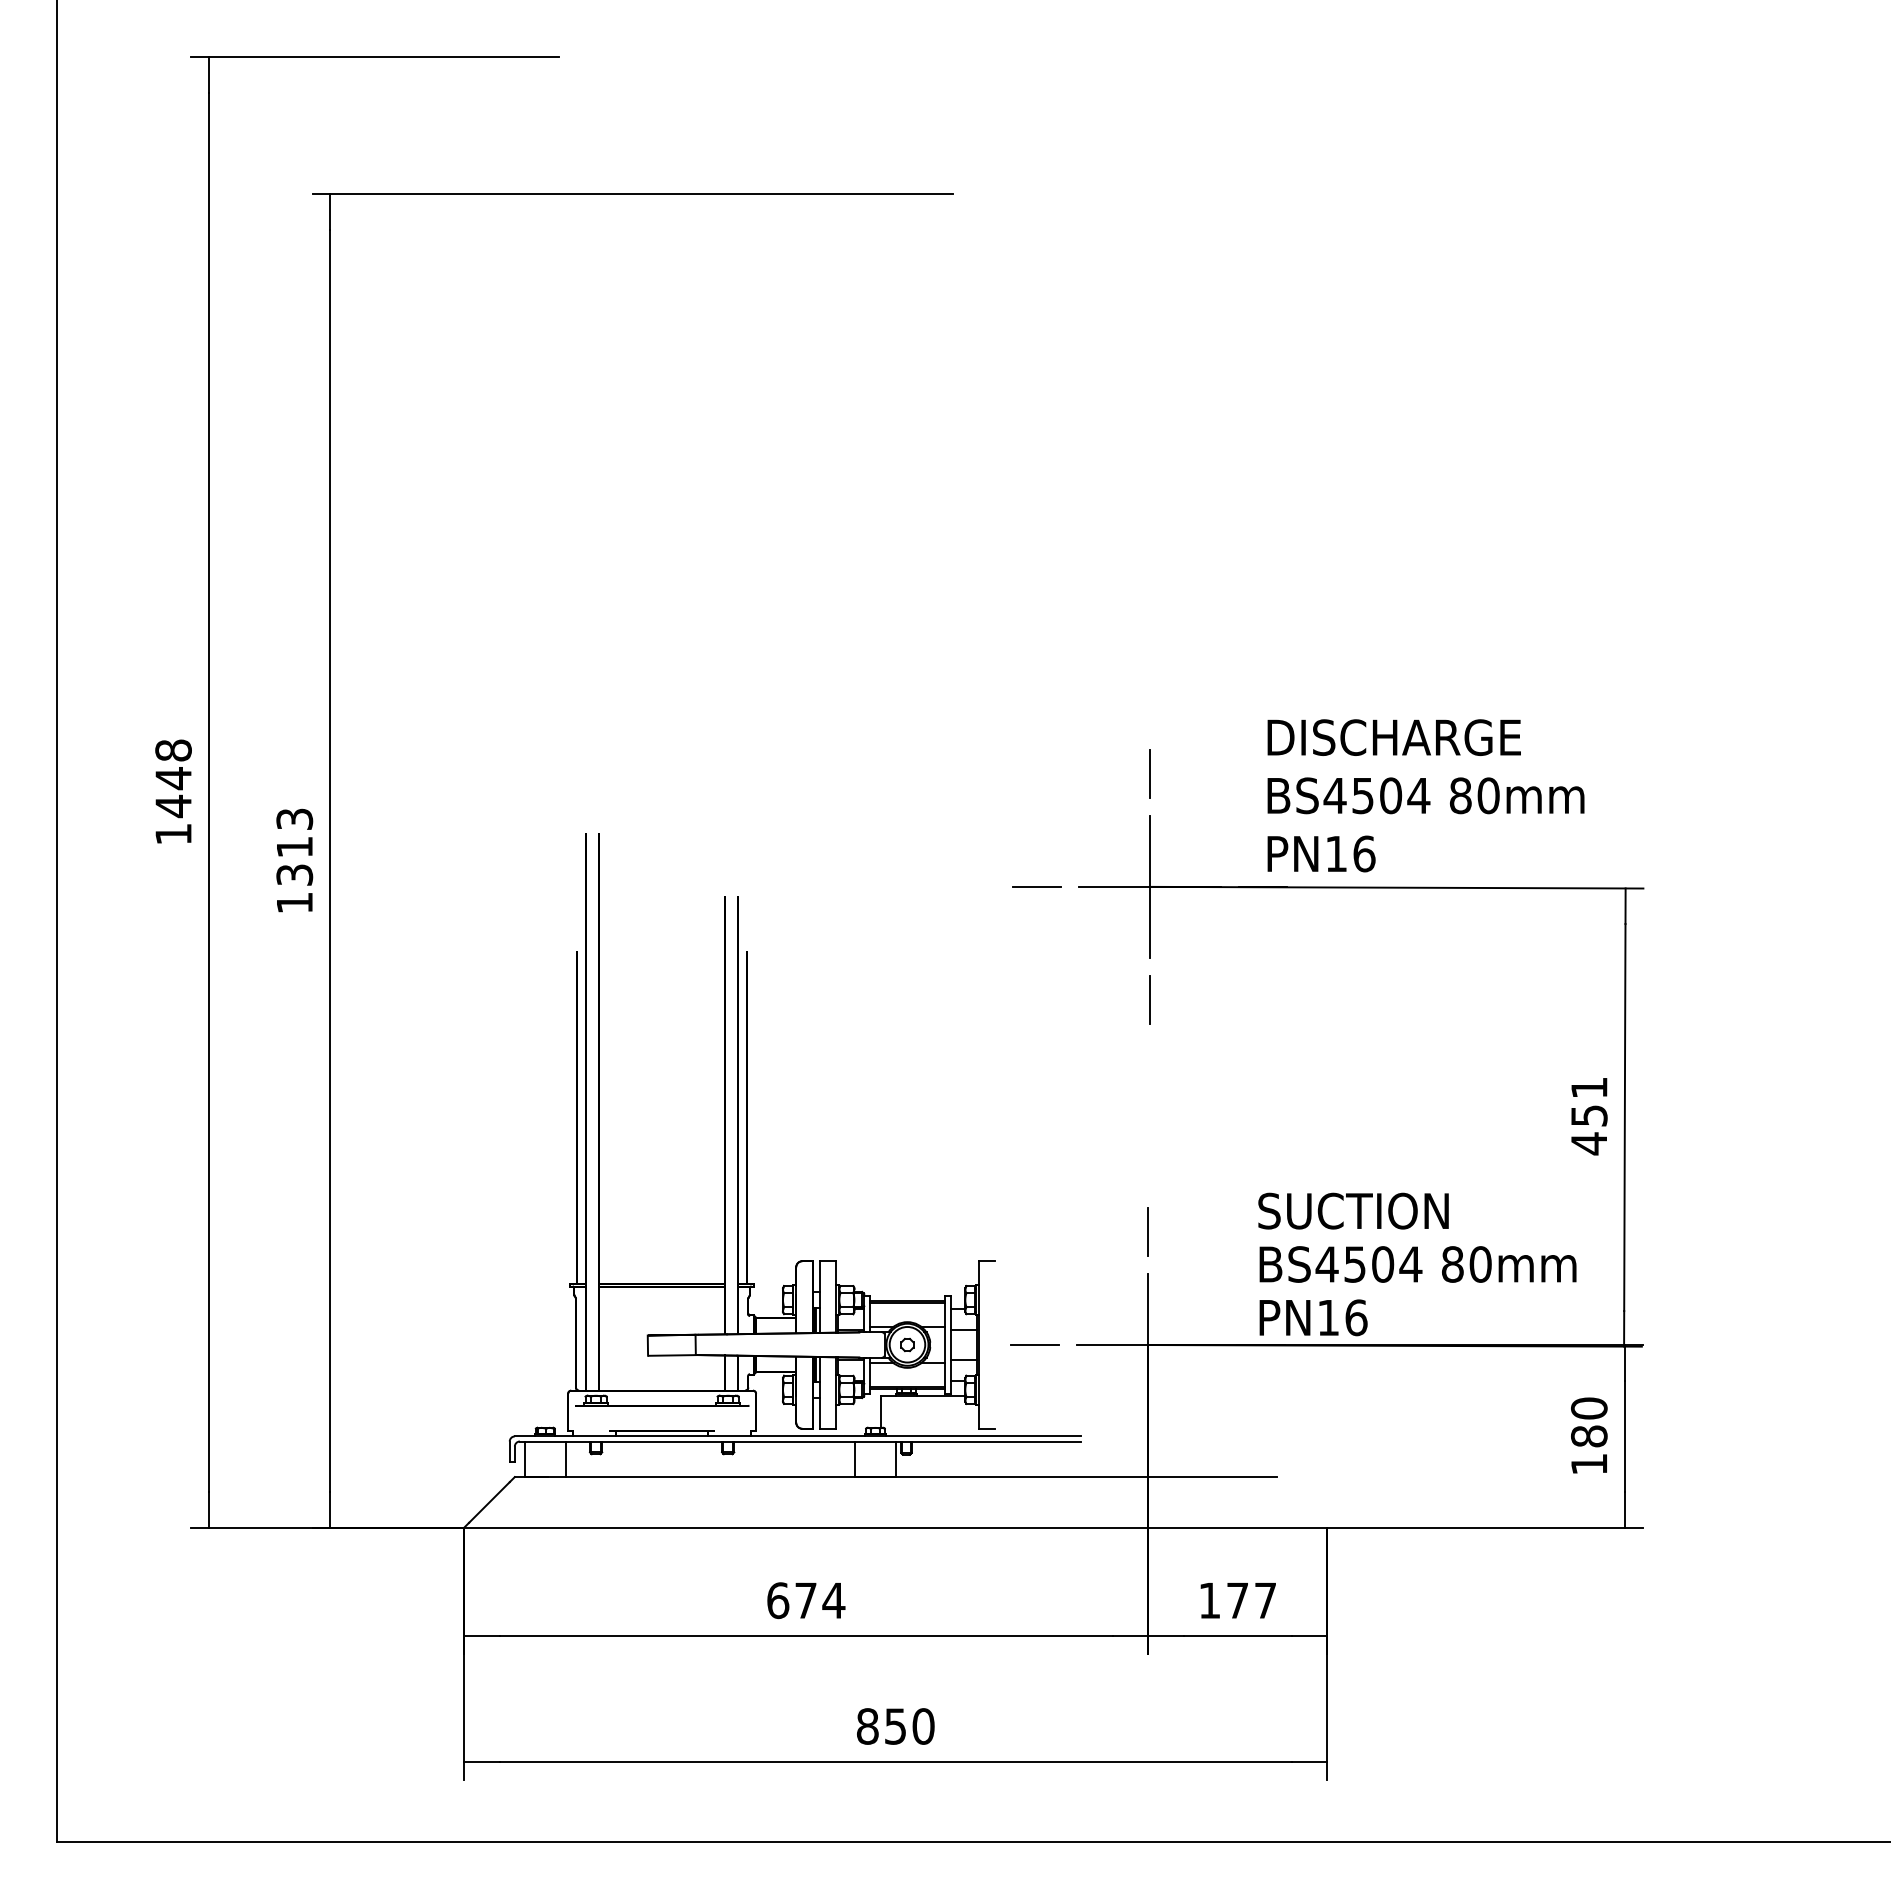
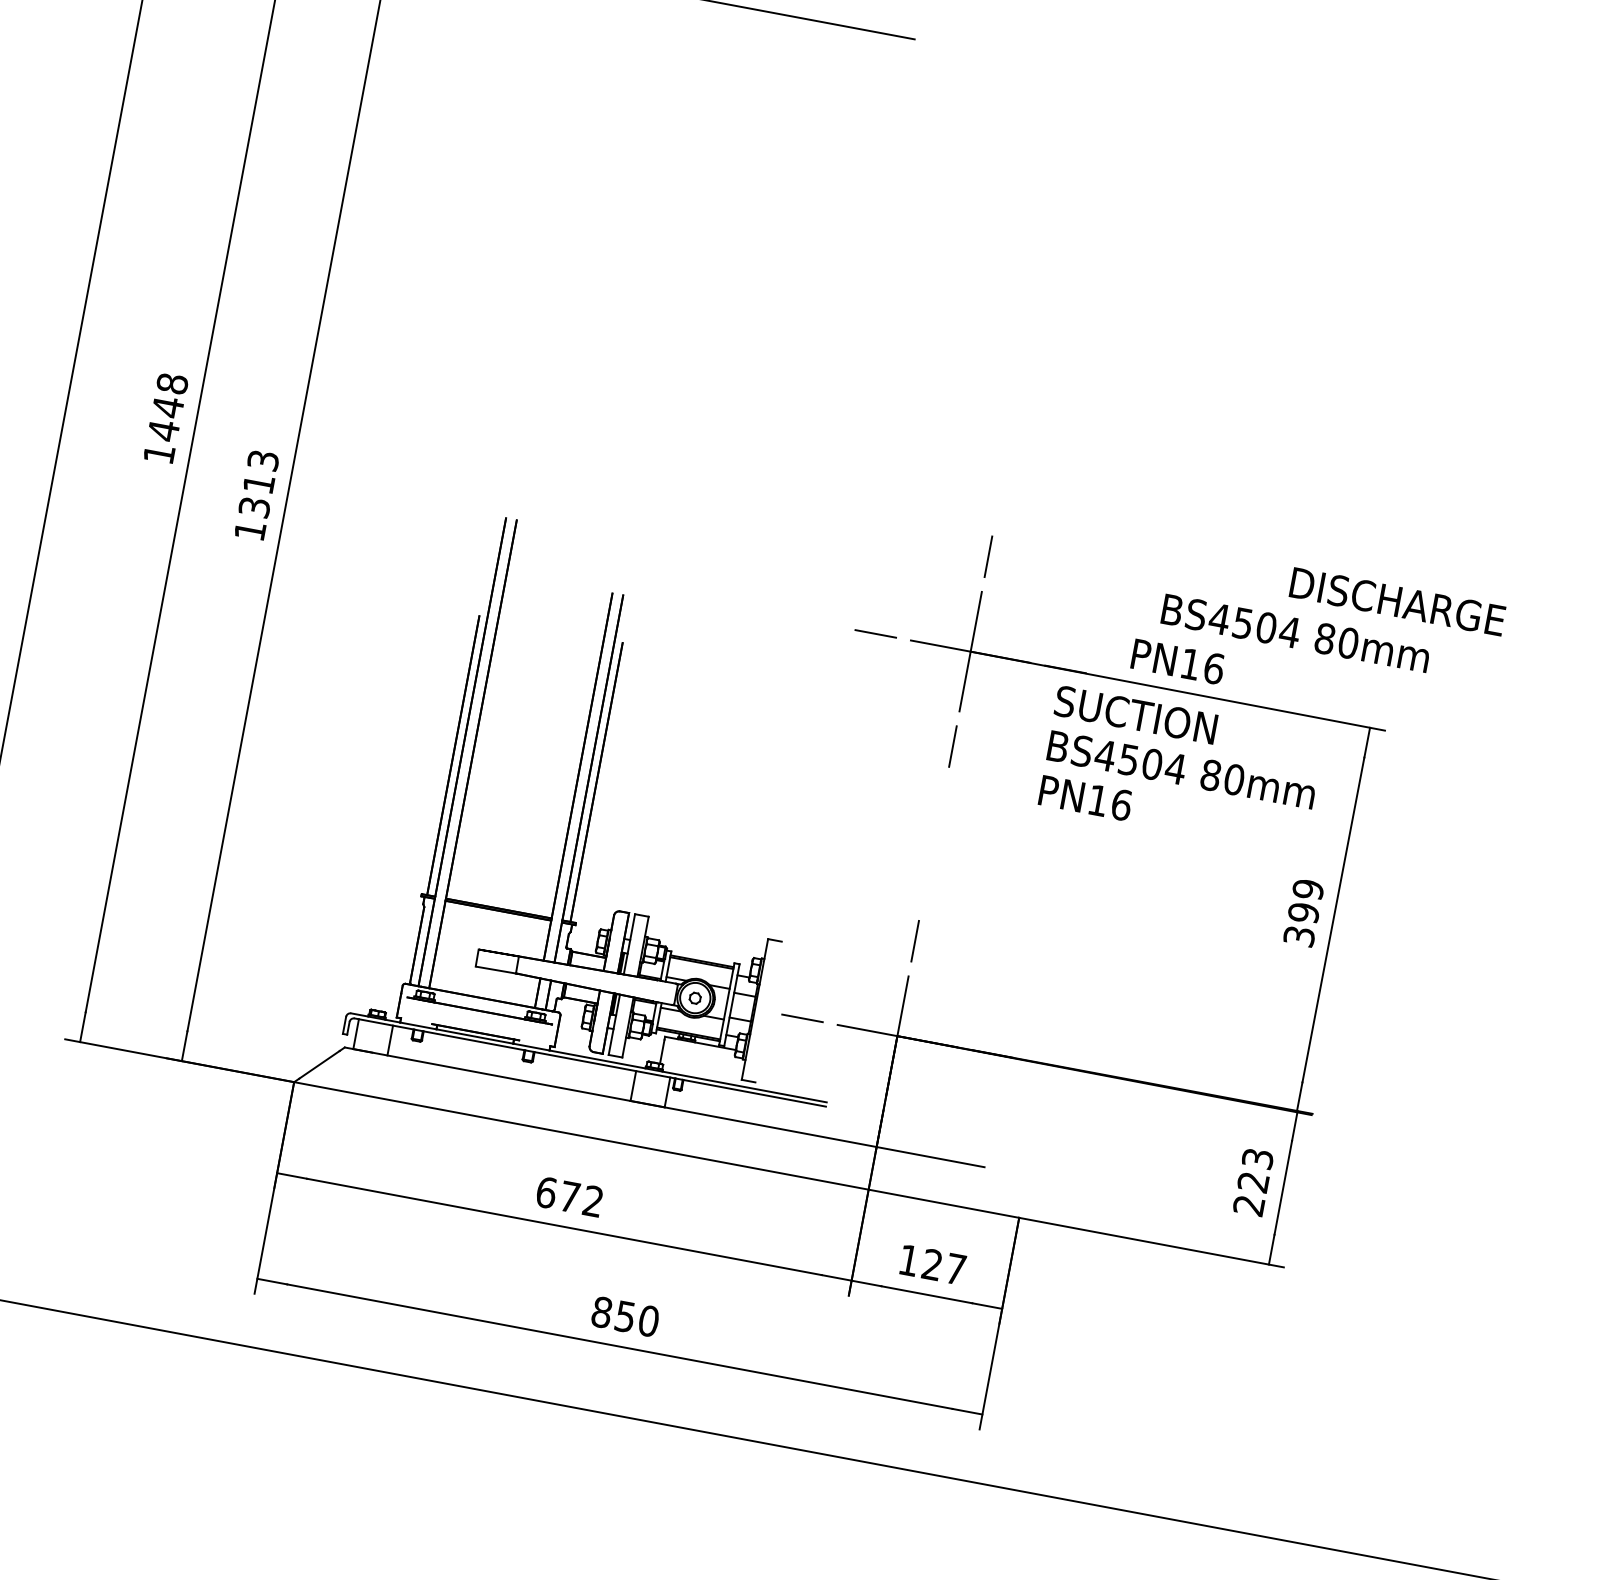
text: (1393, 737) -> (1397, 601), moved
text: (1425, 795) -> (1295, 633), moved
text: (1321, 853) -> (1178, 661), moved
text: (1588, 1116) -> (1303, 913), 451 -> 399
text: (1417, 1264) -> (1181, 769), moved
text: (1589, 1435) -> (1253, 1181), 180 -> 223
text: (833, 1600) -> (593, 1201), 674 -> 672
text: (1237, 1600) -> (932, 1264), 177 -> 127

